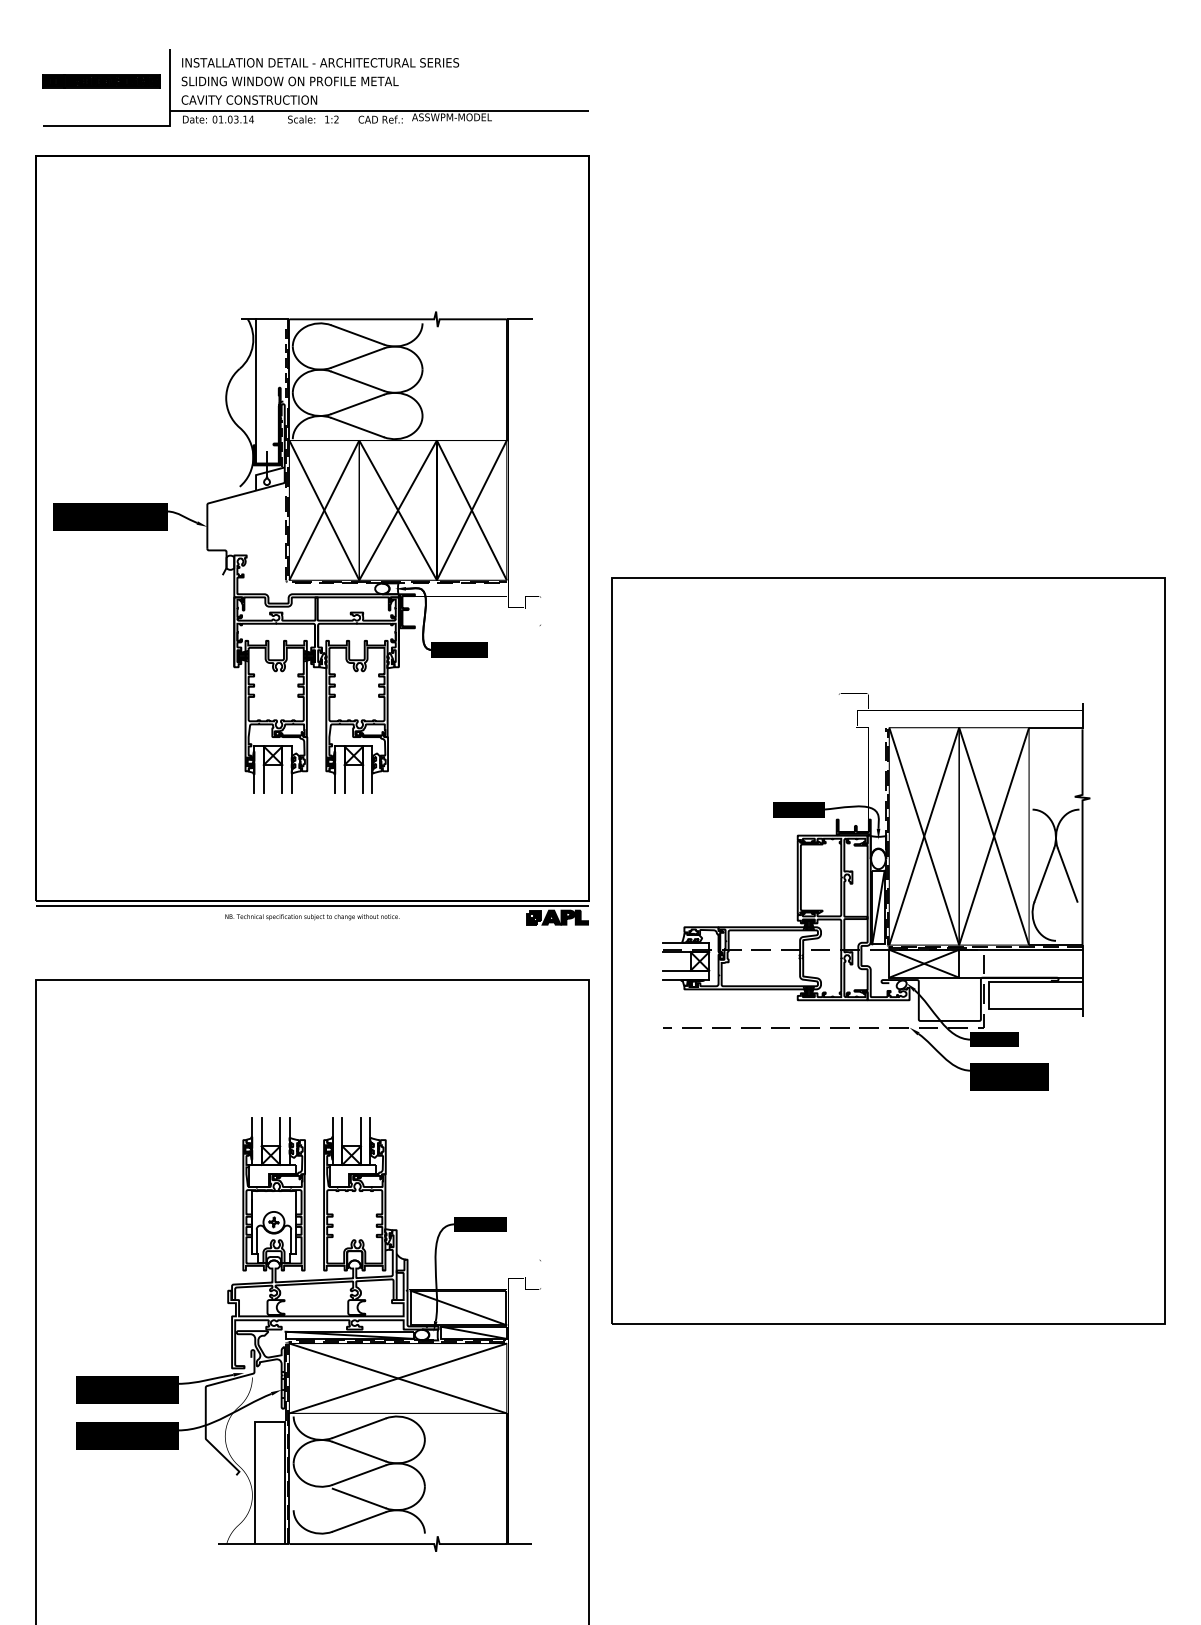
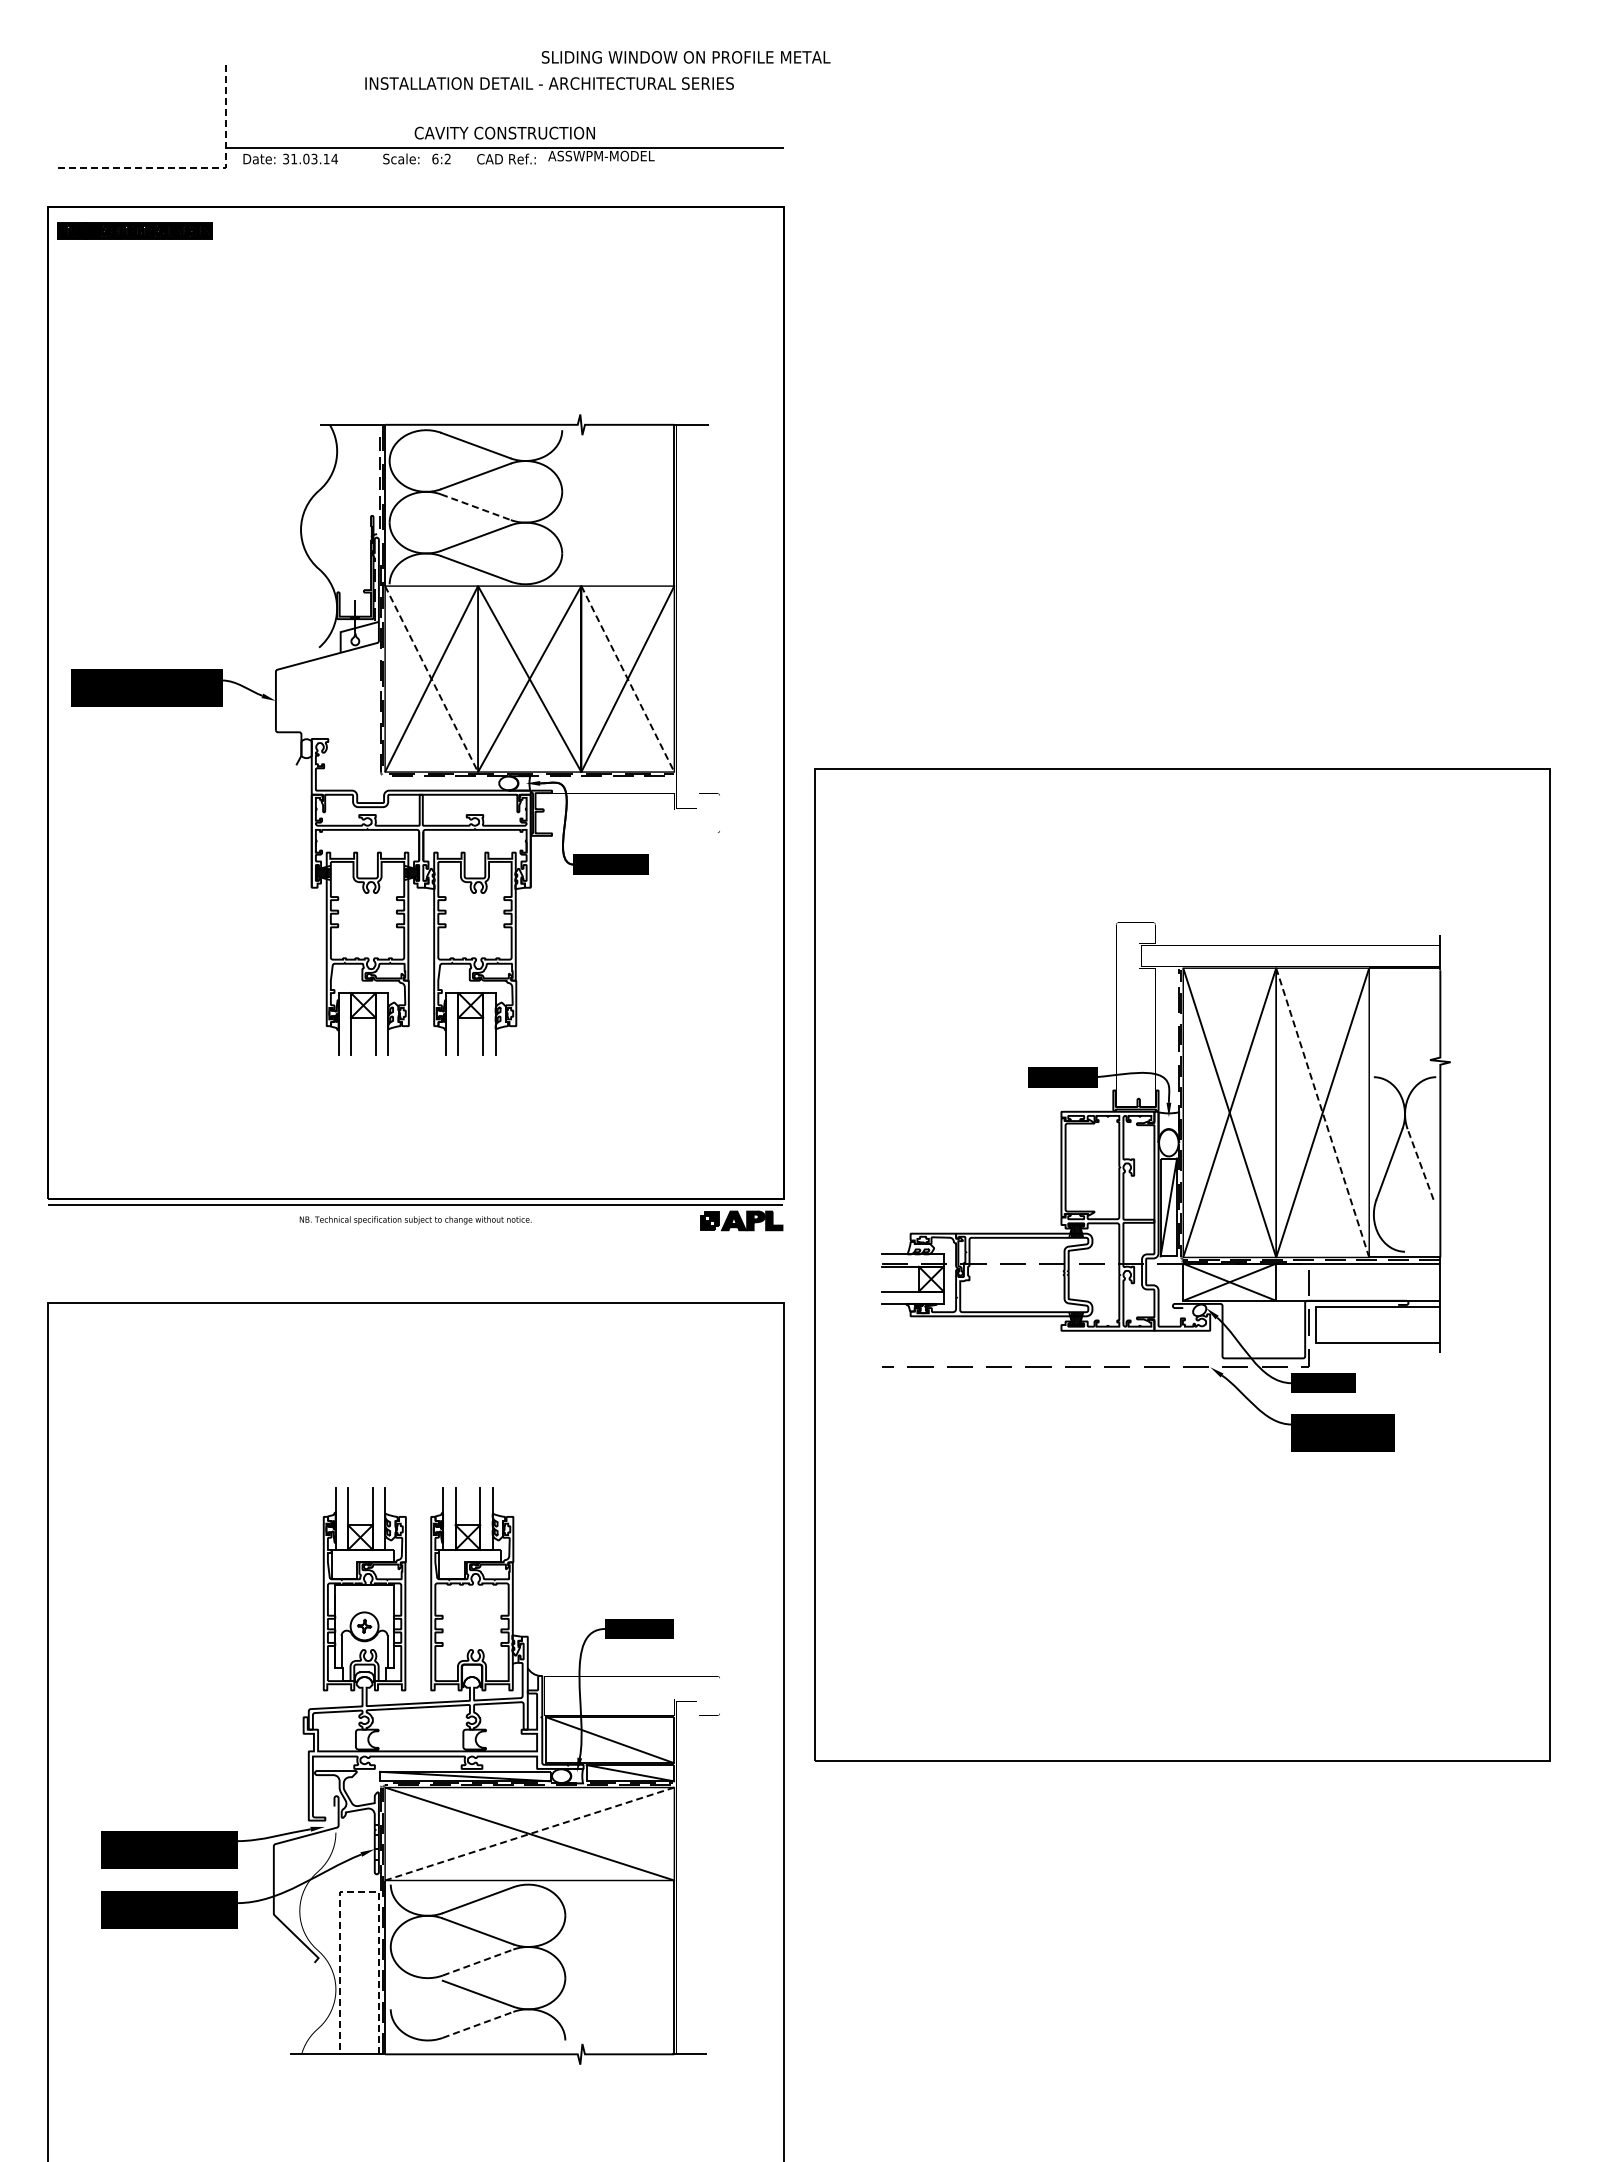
text: (320, 62) -> (549, 83), moved
part: (101, 80) -> (134, 230), moved
text: (289, 81) -> (685, 57), moved
text: (249, 99) -> (504, 132), moved
text: (215, 119) -> (286, 158), 01.03.14 -> 31.03.14
text: (327, 119) -> (435, 158), 1:2 -> 6:2
line: (145, 126) -> (193, 168), solid -> dashed
line: (358, 381) -> (476, 507), solid -> dashed
line: (255, 391) -> (340, 520), removed
line: (324, 510) -> (431, 679), solid -> dashed
line: (471, 510) -> (627, 679), solid -> dashed
line: (993, 836) -> (1322, 1112), solid -> dashed
line: (1067, 875) -> (1420, 1164), solid -> dashed
line: (397, 1378) -> (529, 1834), solid -> dashed
line: (270, 1422) -> (359, 1892), solid -> dashed
line: (359, 1475) -> (478, 1962), solid -> dashed
line: (359, 1521) -> (478, 2024), solid -> dashed

